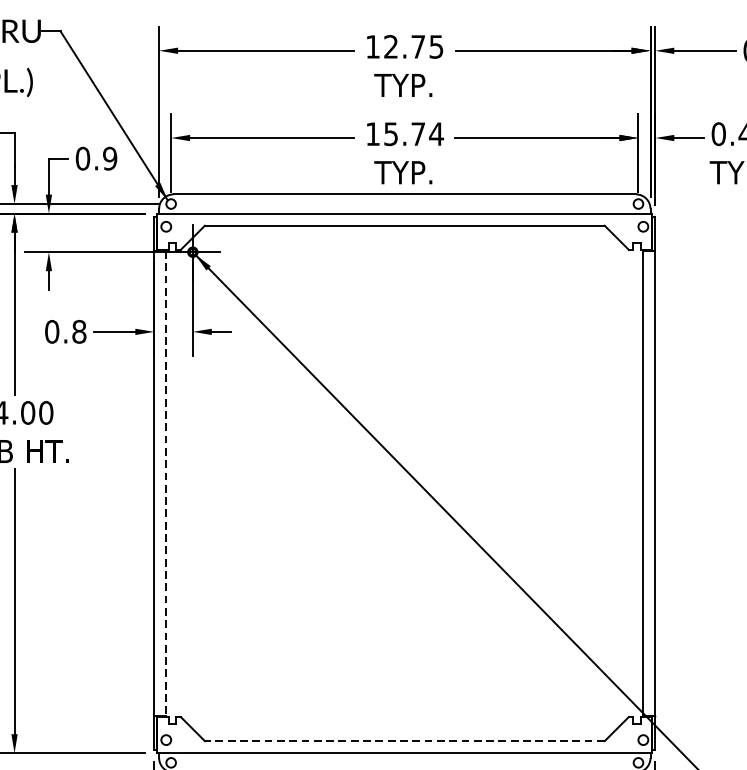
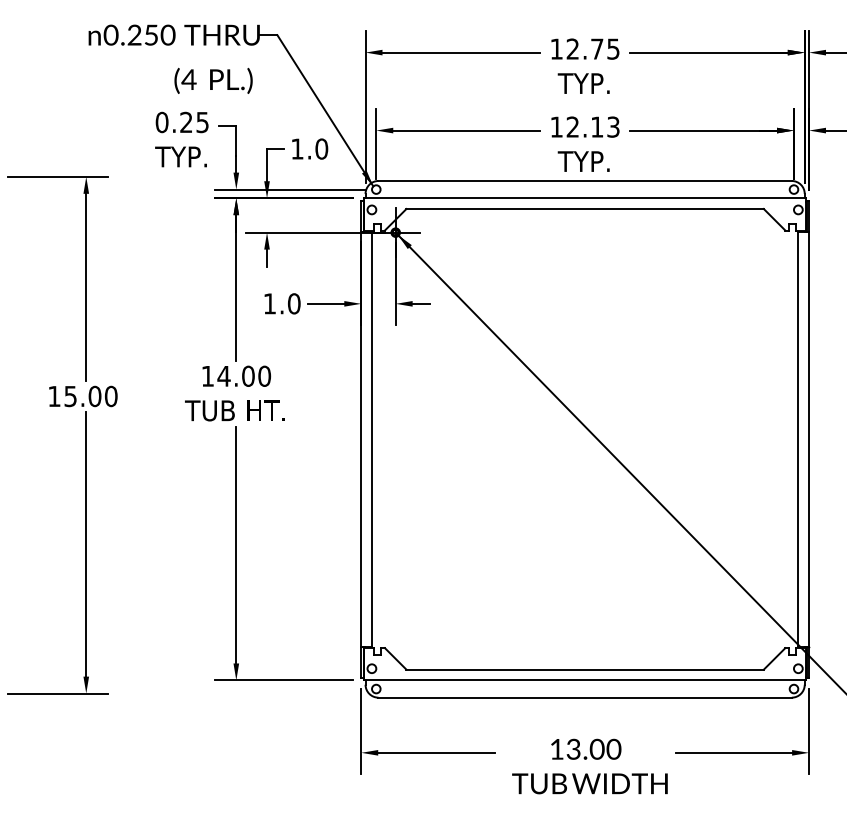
text: (414, 133) -> (593, 126), 15.74 -> 12.13
text: (96, 158) -> (309, 148), 0.9 -> 1.0
text: (65, 331) -> (281, 303), 0.8 -> 1.0
line: (166, 483) -> (372, 439), dashed -> solid
line: (405, 740) -> (585, 669), dashed -> solid

